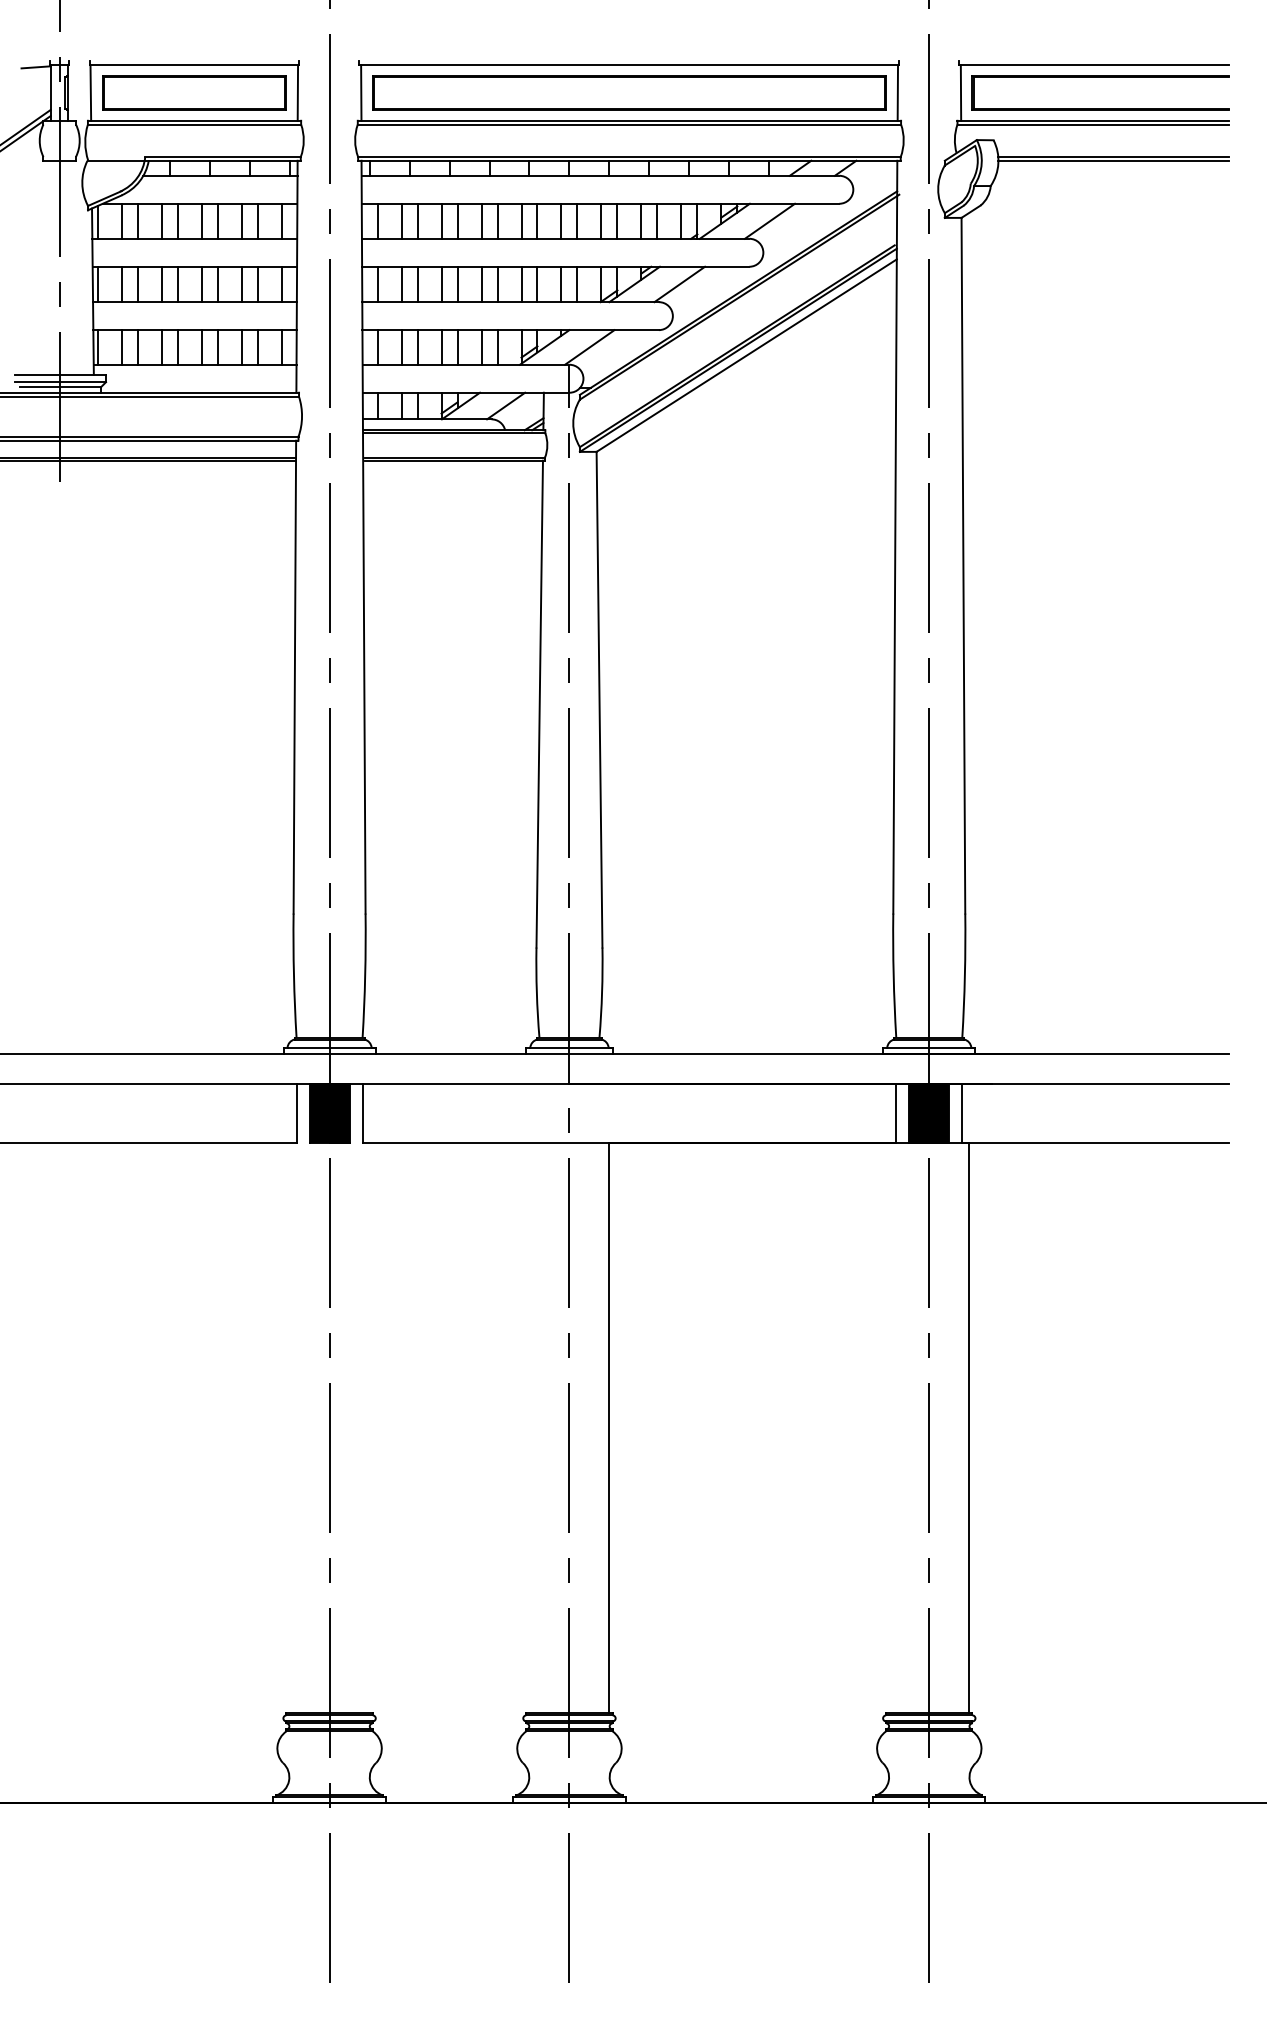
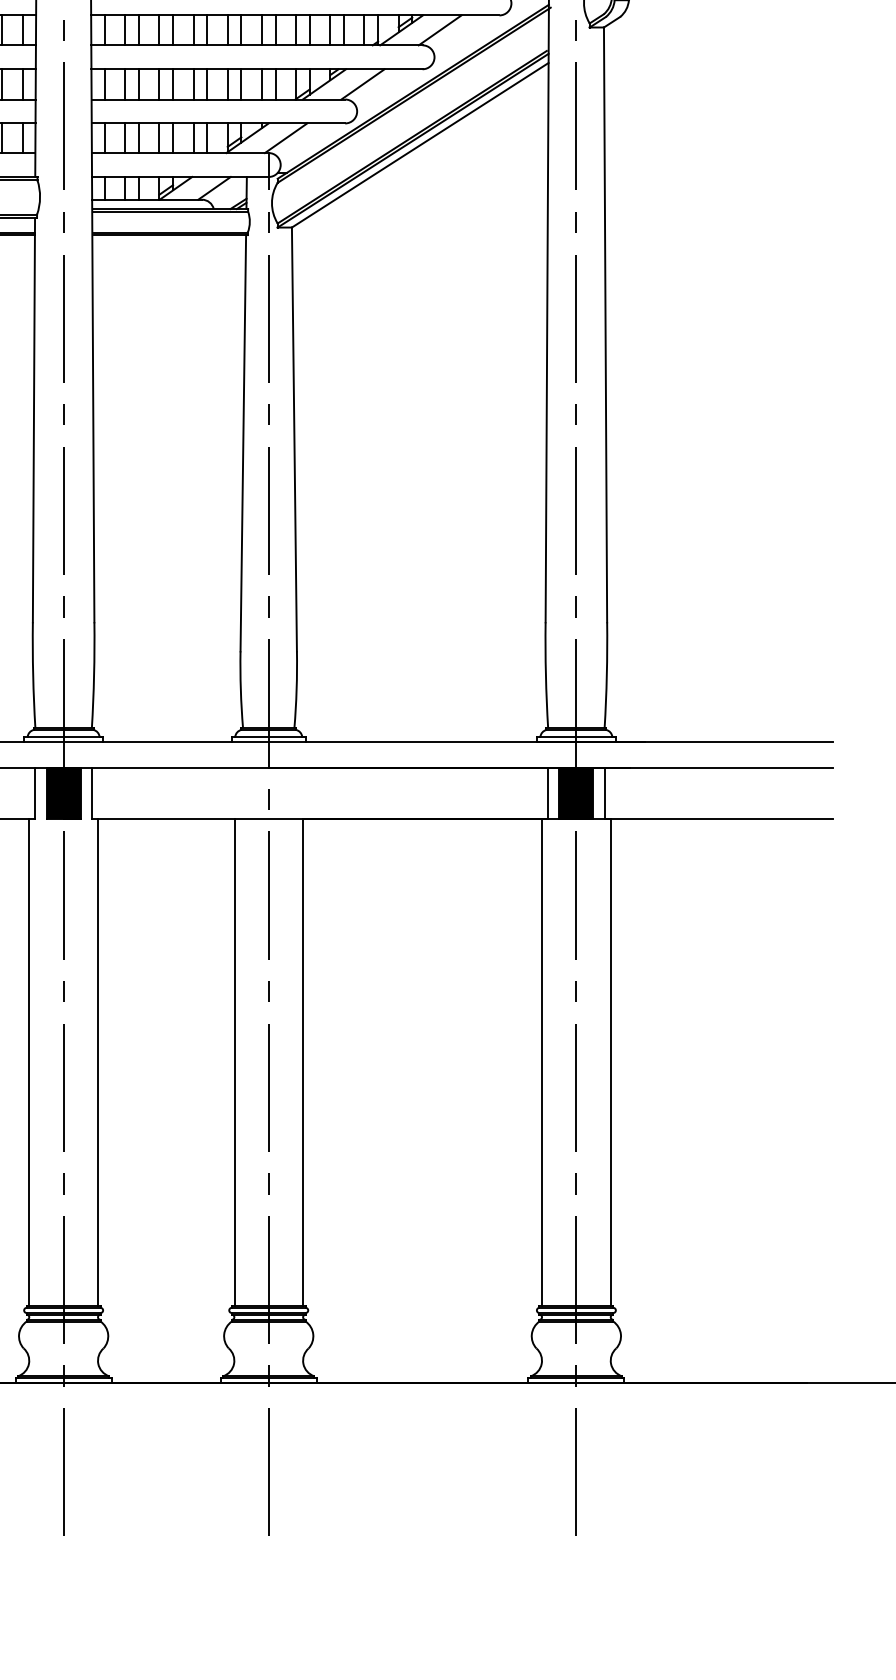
line: (289, 1428) -> (29, 1062), added
line: (369, 1428) -> (97, 1062), added
line: (529, 1428) -> (234, 1062), added
line: (889, 1428) -> (542, 1062), added

